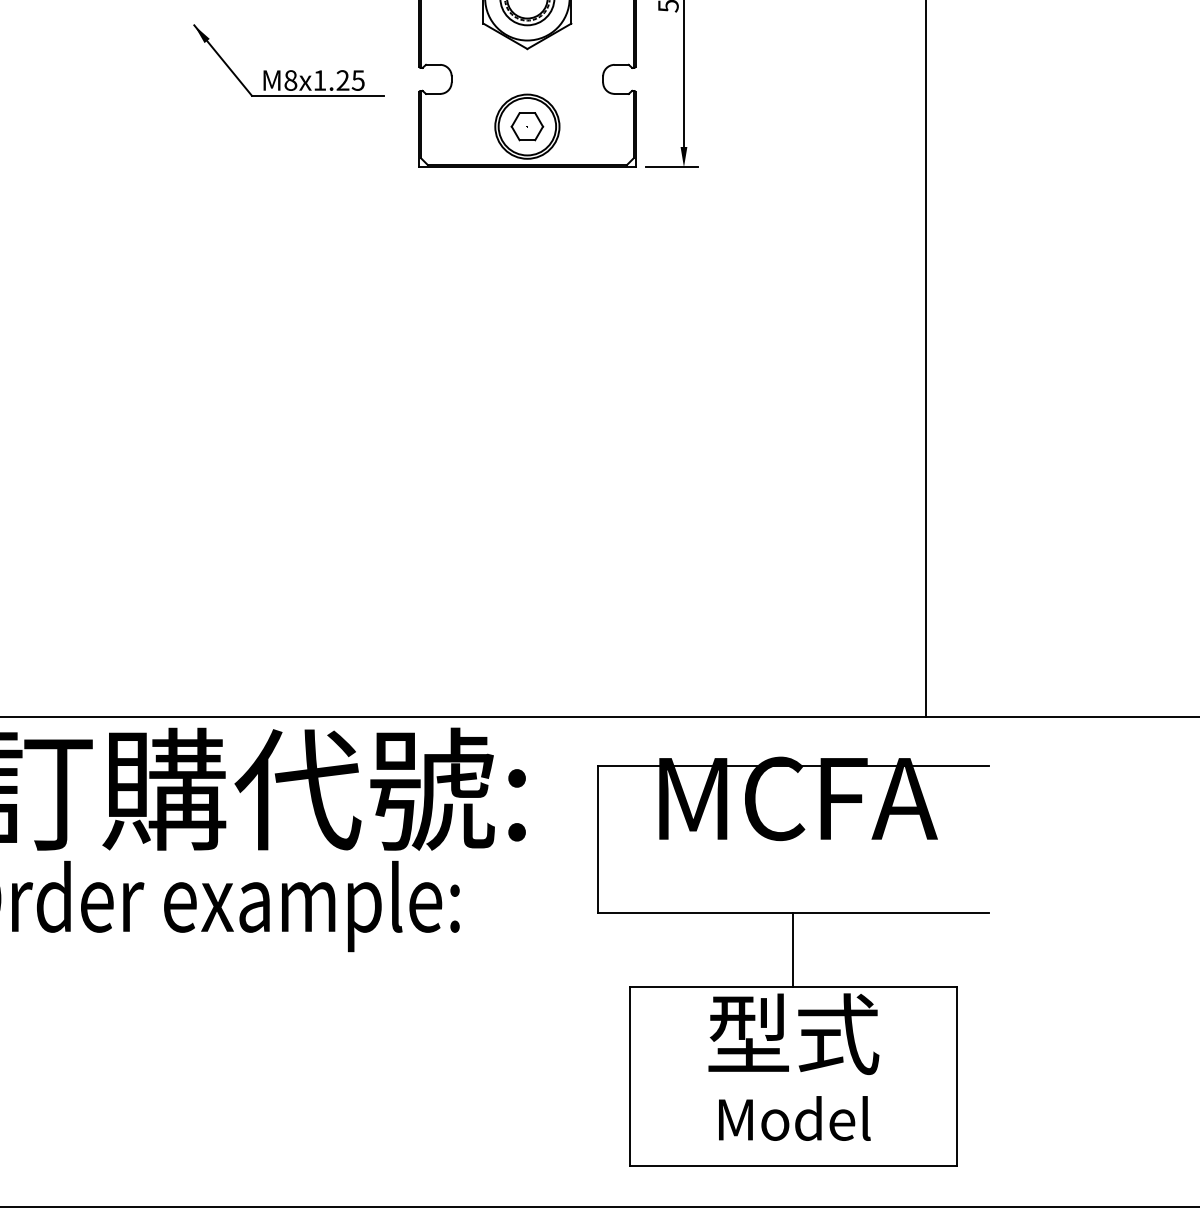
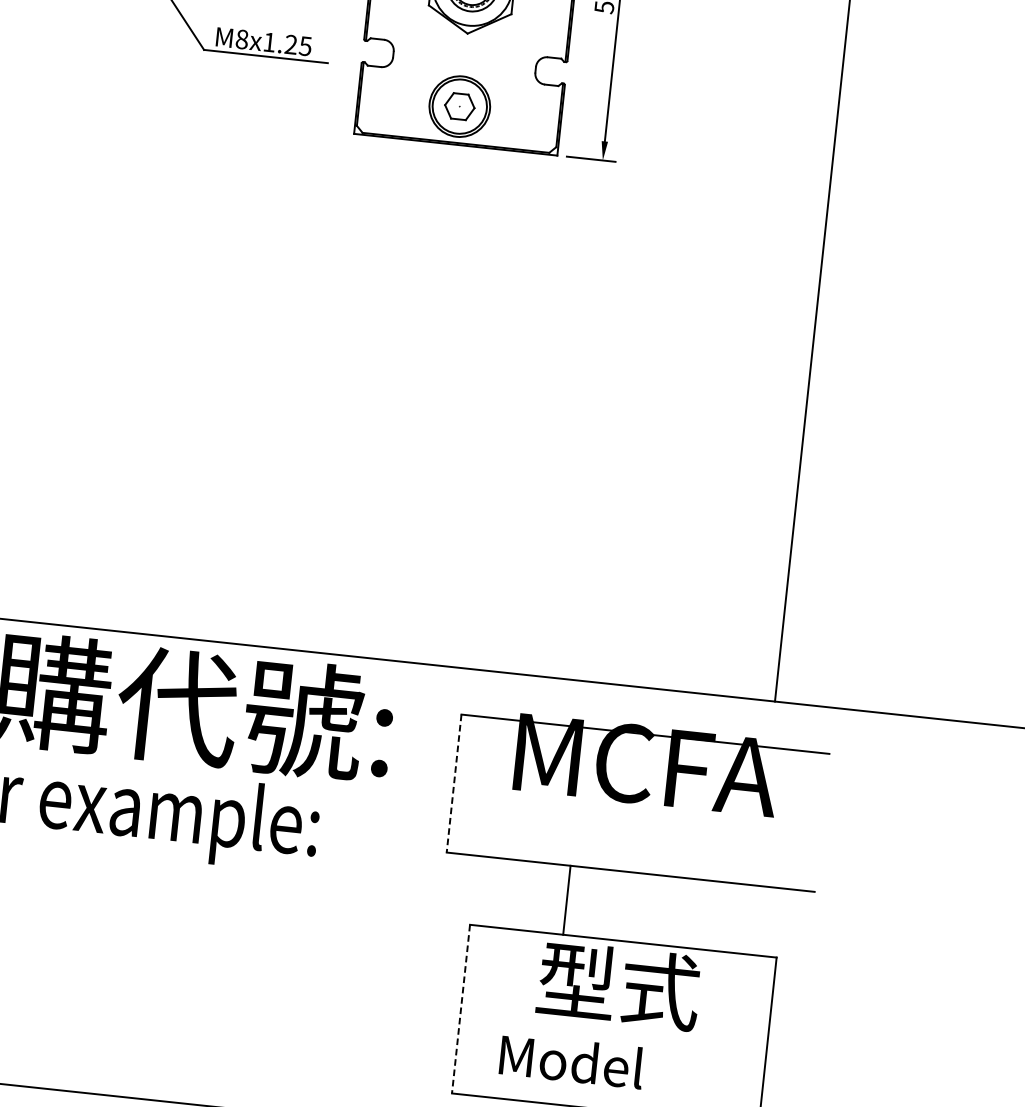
line: (597, 840) -> (454, 784), solid -> dashed
line: (793, 949) -> (567, 899), moved
line: (630, 1076) -> (461, 1009), solid -> dashed
text: (794, 1118) -> (571, 1061), moved

